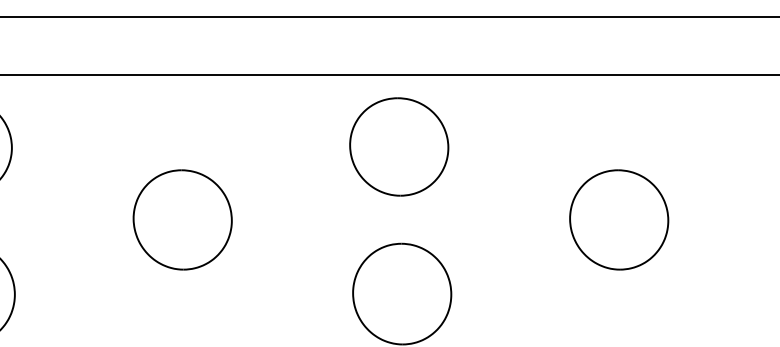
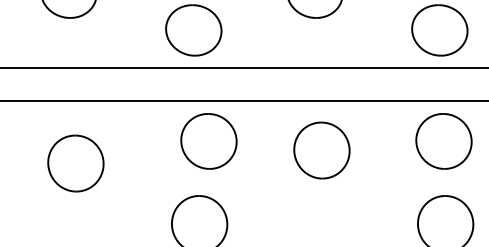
part: (398, 147) -> (208, 141), moved
part: (181, 219) -> (75, 163), moved
part: (618, 219) -> (321, 150), moved

